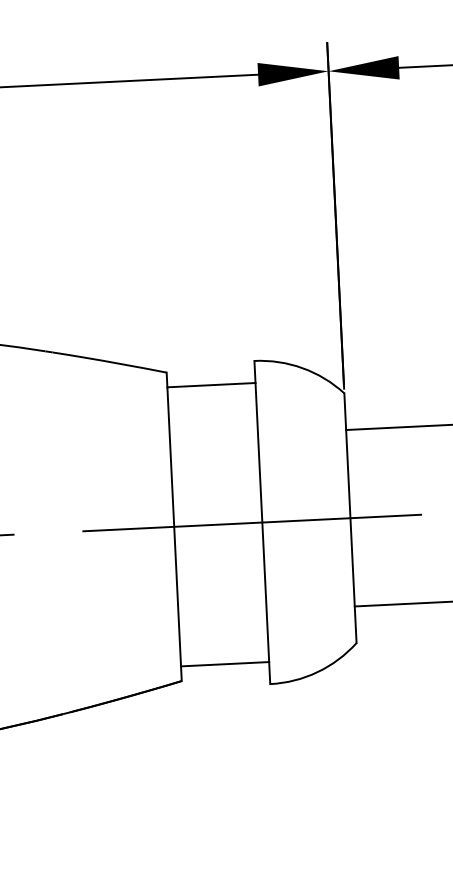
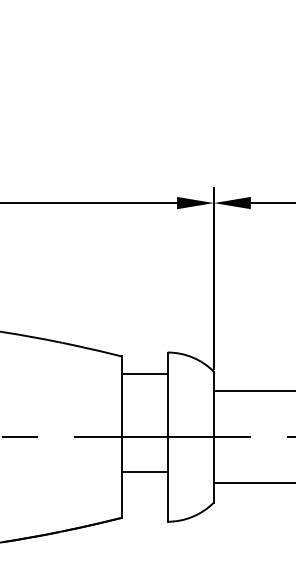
line: (211, 385) -> (144, 374), moved
line: (224, 664) -> (144, 472), moved

